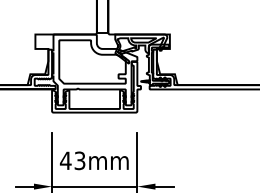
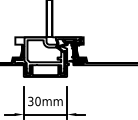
text: (71, 160) -> (33, 101), 43mm -> 30mm

